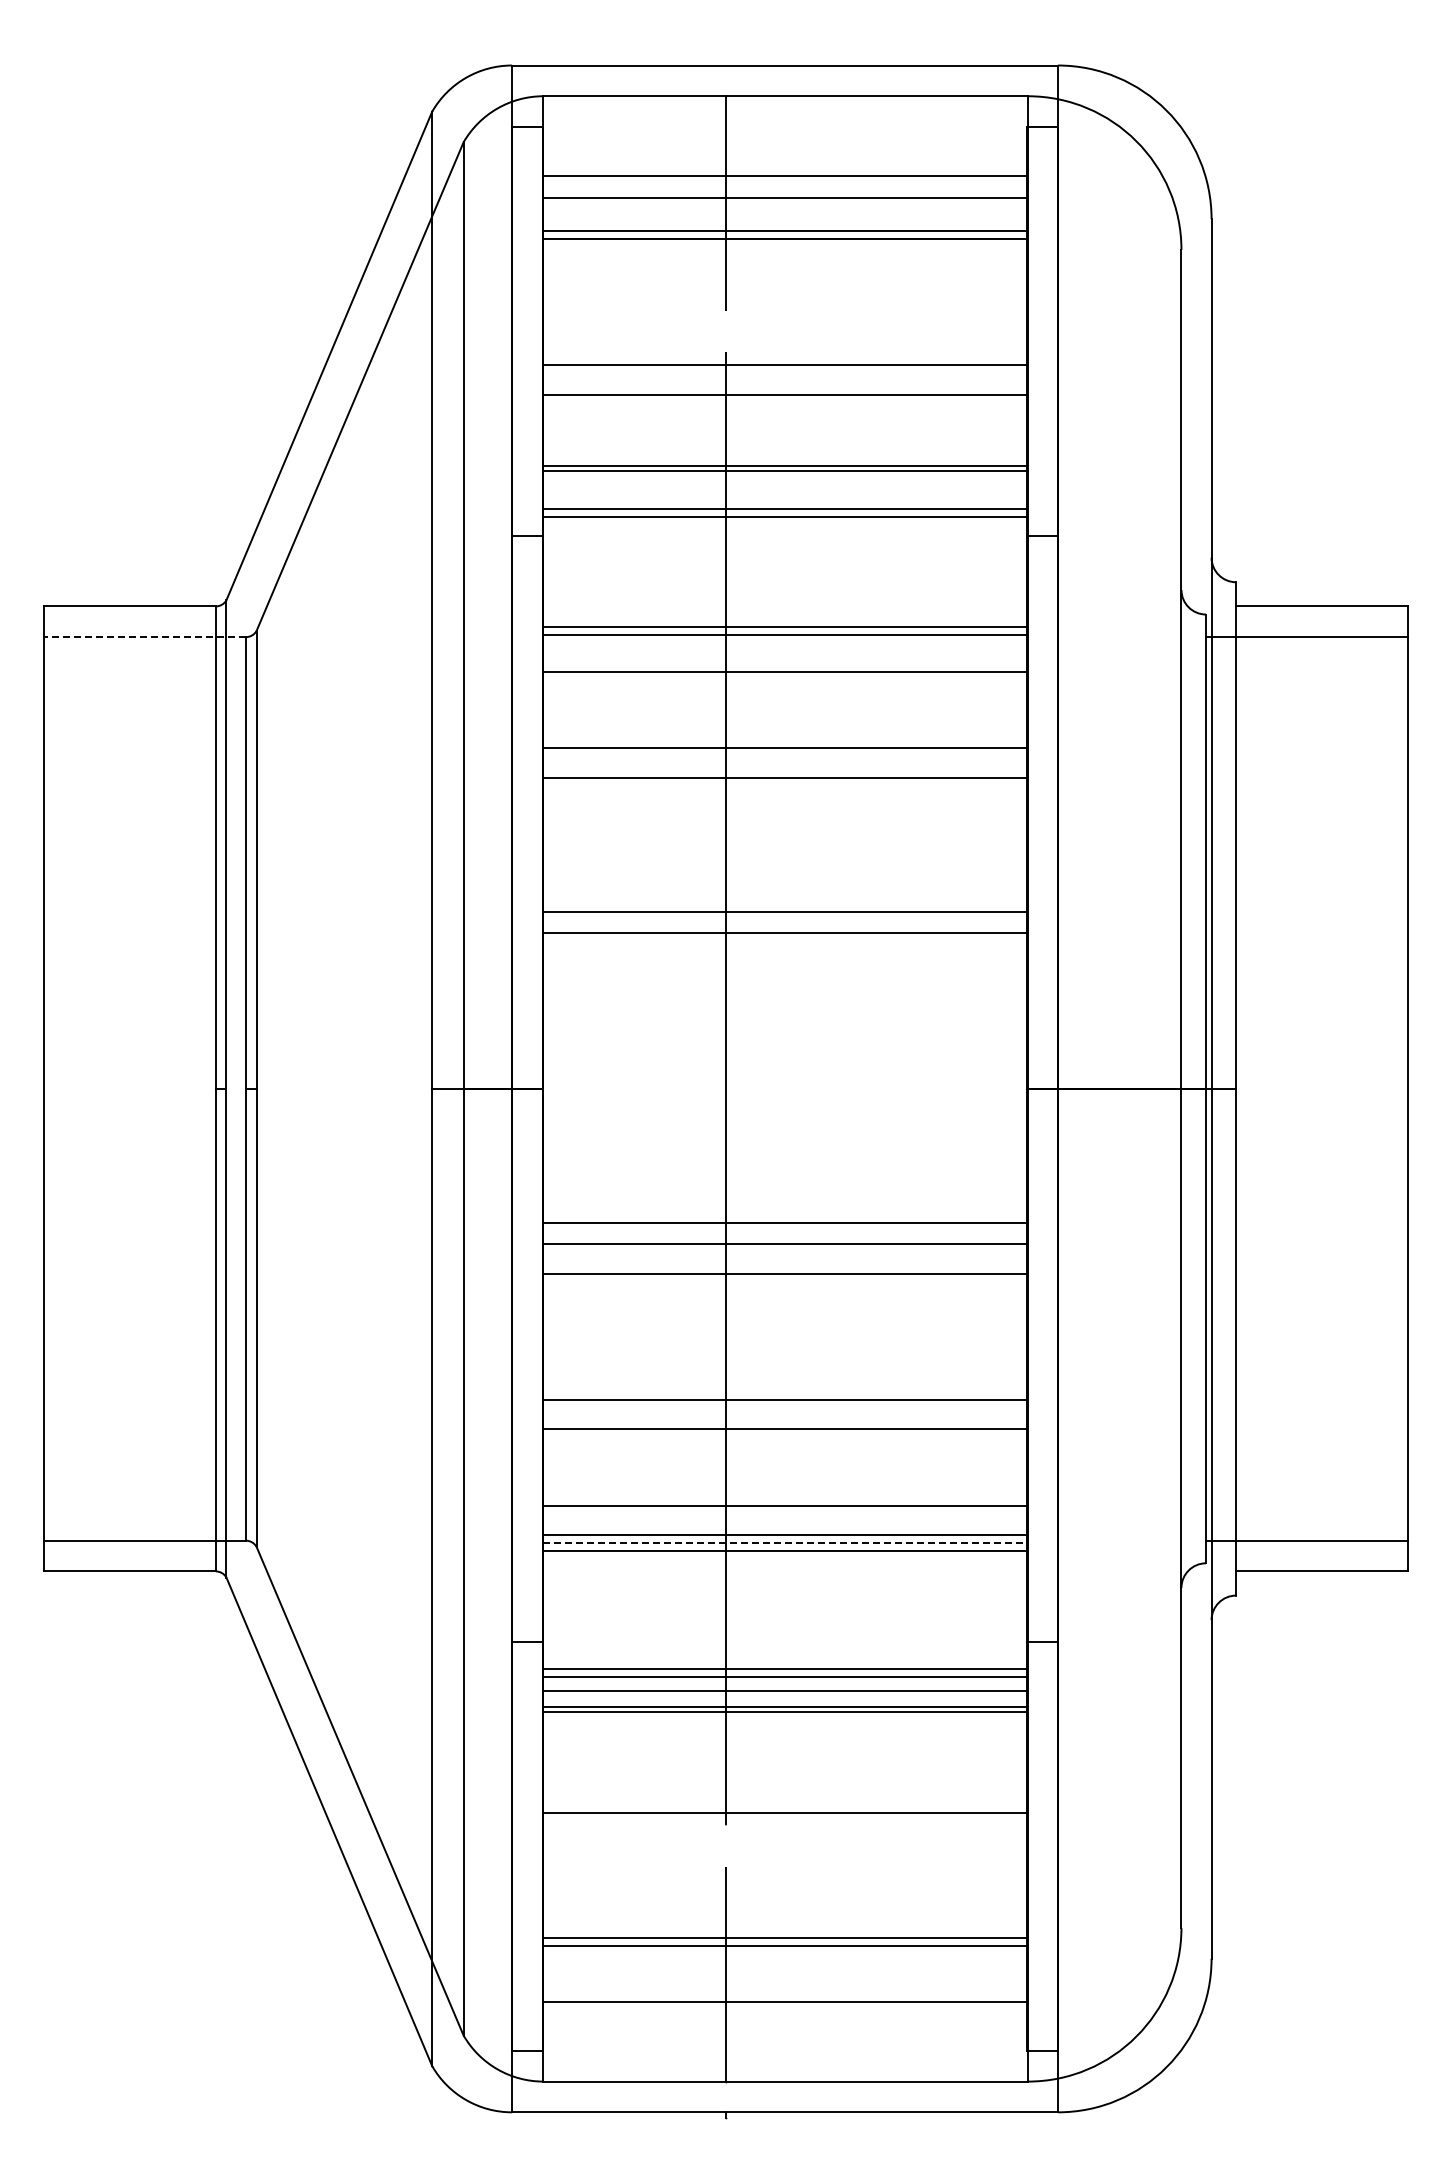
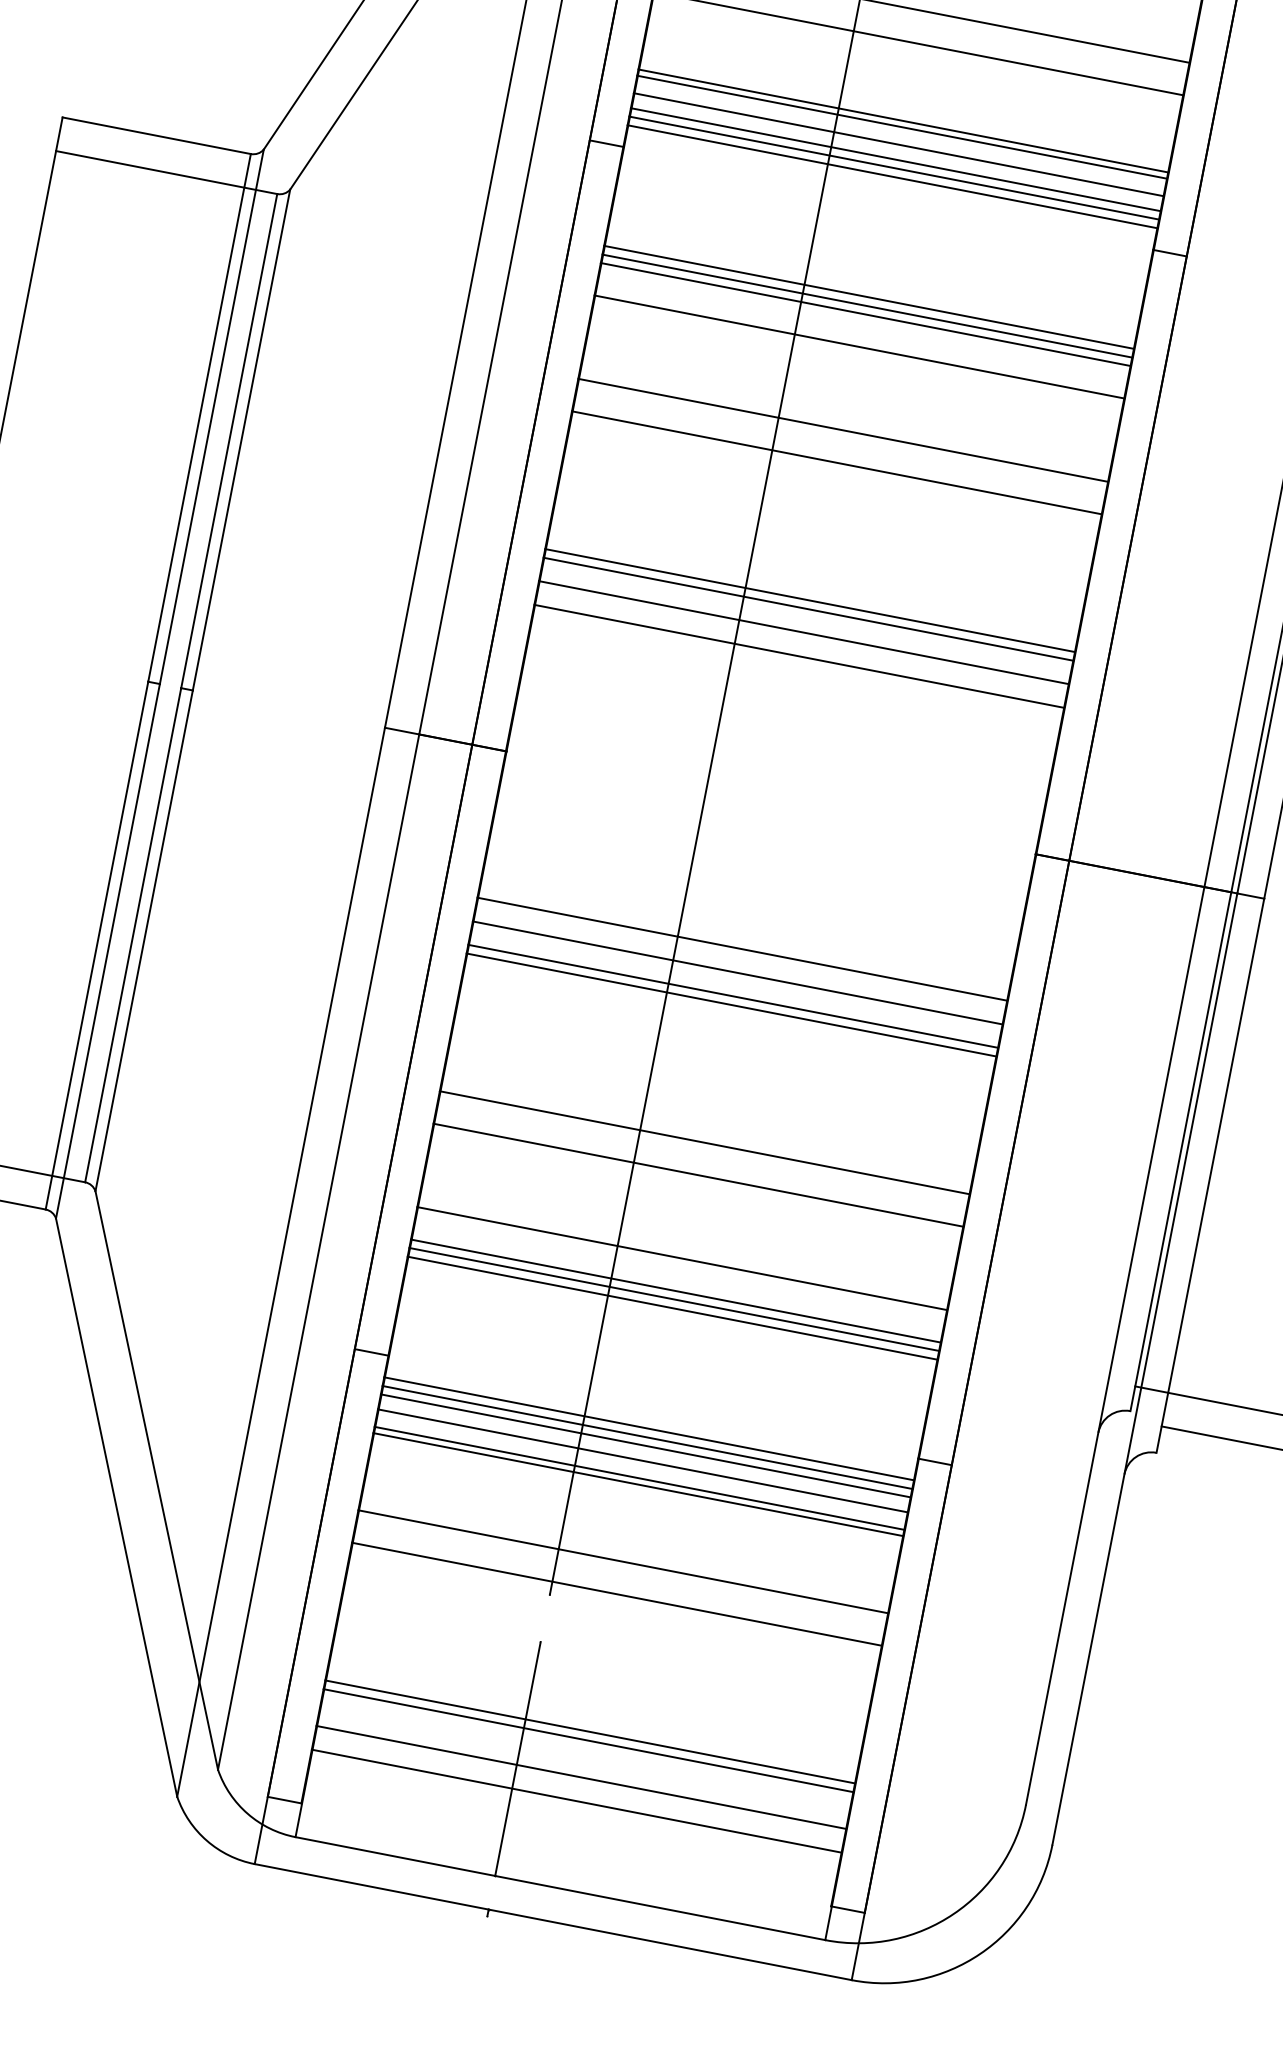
line: (784, 487) -> (898, 144), added
line: (784, 500) -> (895, 159), added
line: (144, 637) -> (166, 172), dashed -> solid
line: (784, 642) -> (865, 314), added
line: (784, 904) -> (809, 600), added
line: (784, 955) -> (798, 656), added
line: (784, 1265) -> (732, 995), added
line: (785, 1543) -> (674, 1300), dashed -> solid
line: (784, 1661) -> (648, 1428), added
line: (784, 1782) -> (622, 1561), added
line: (784, 1980) -> (580, 1777), added

